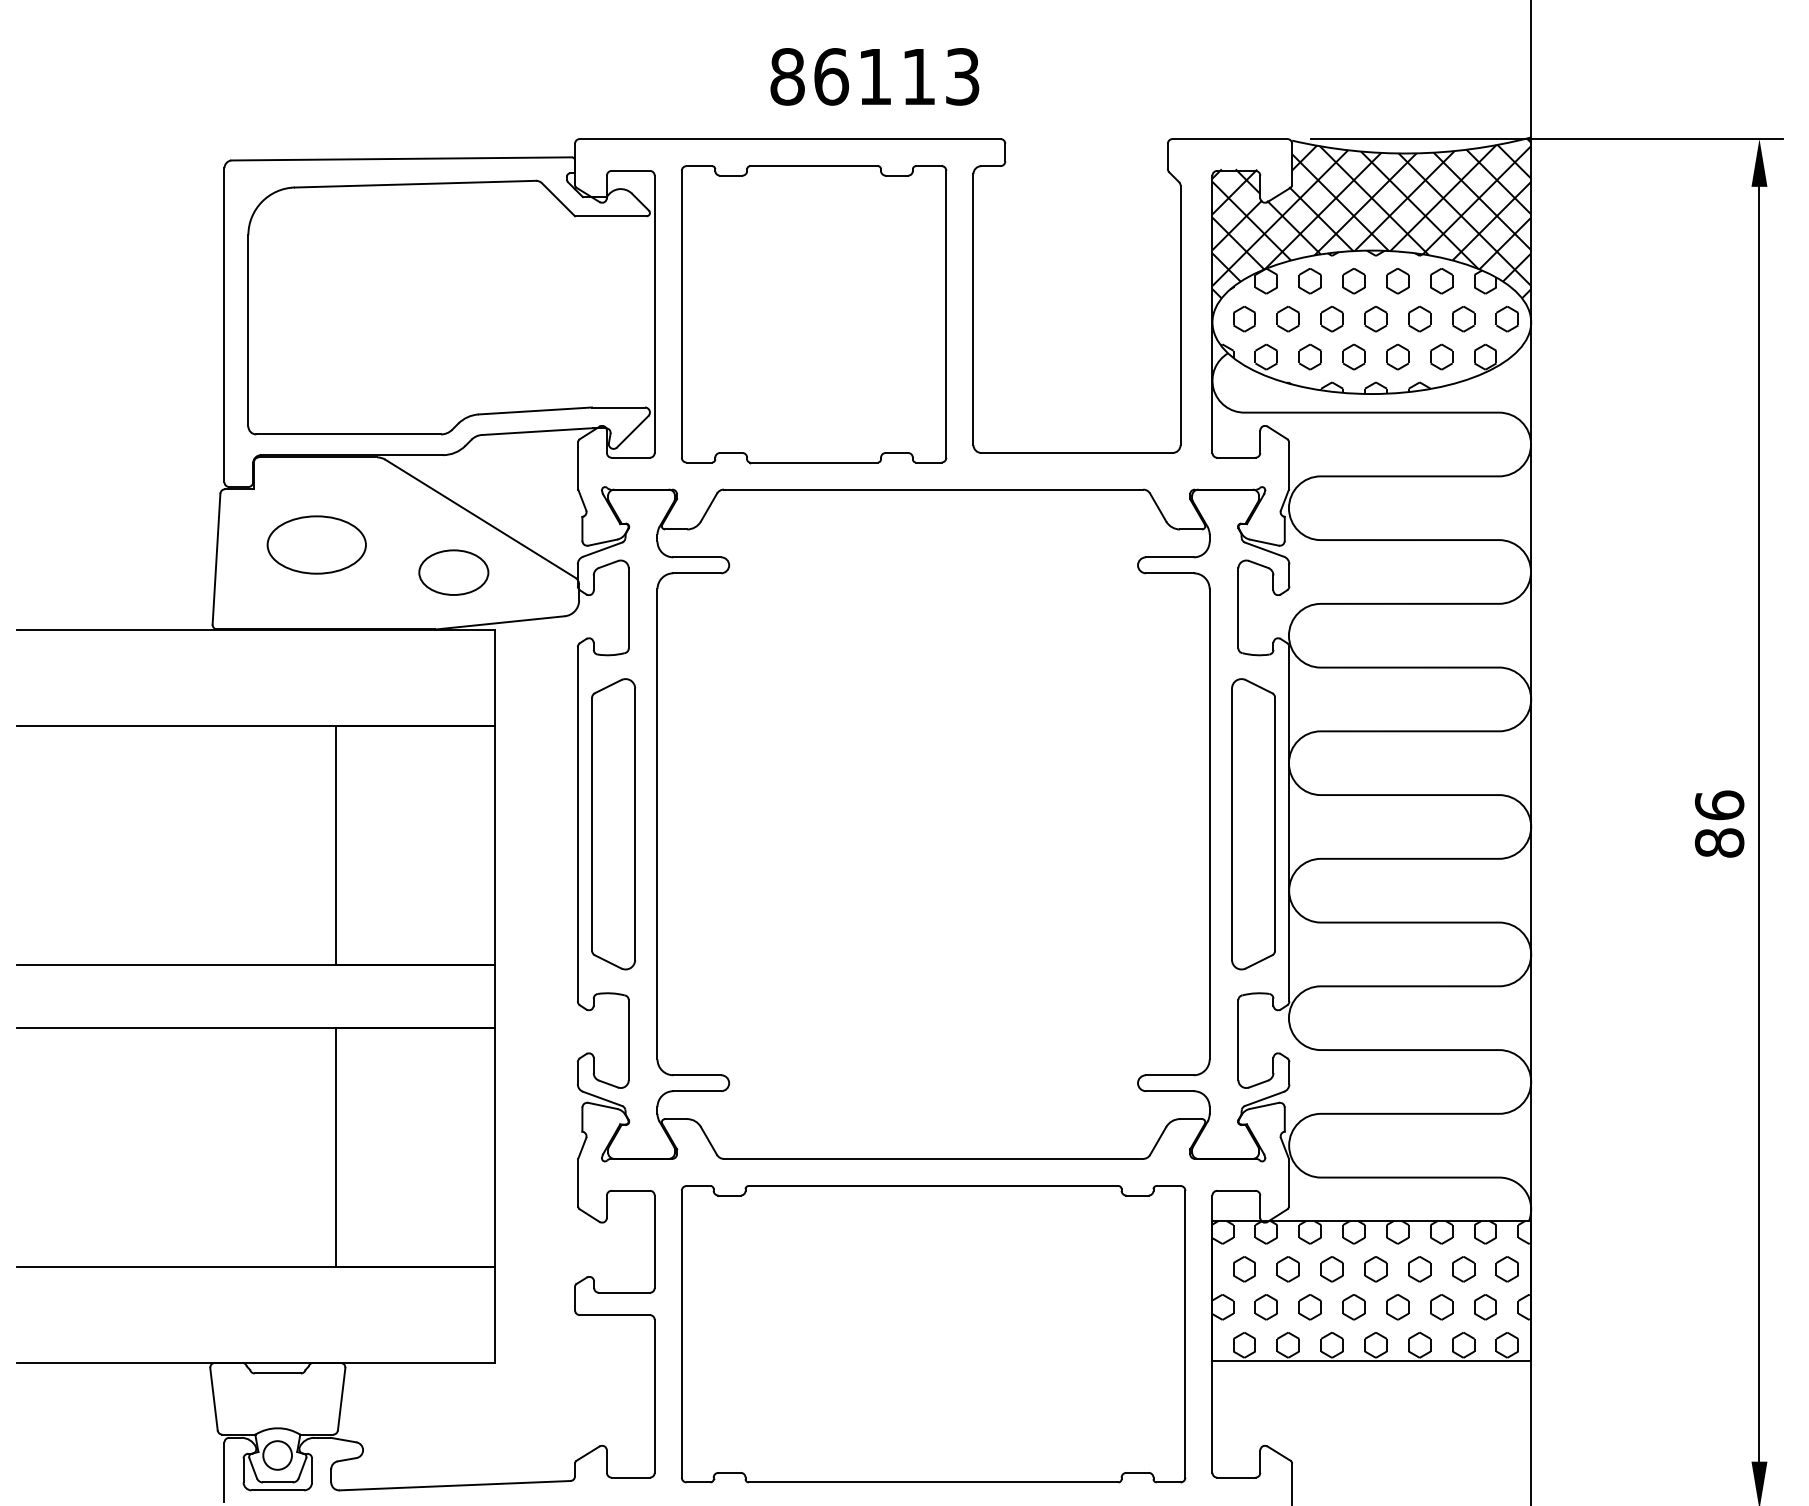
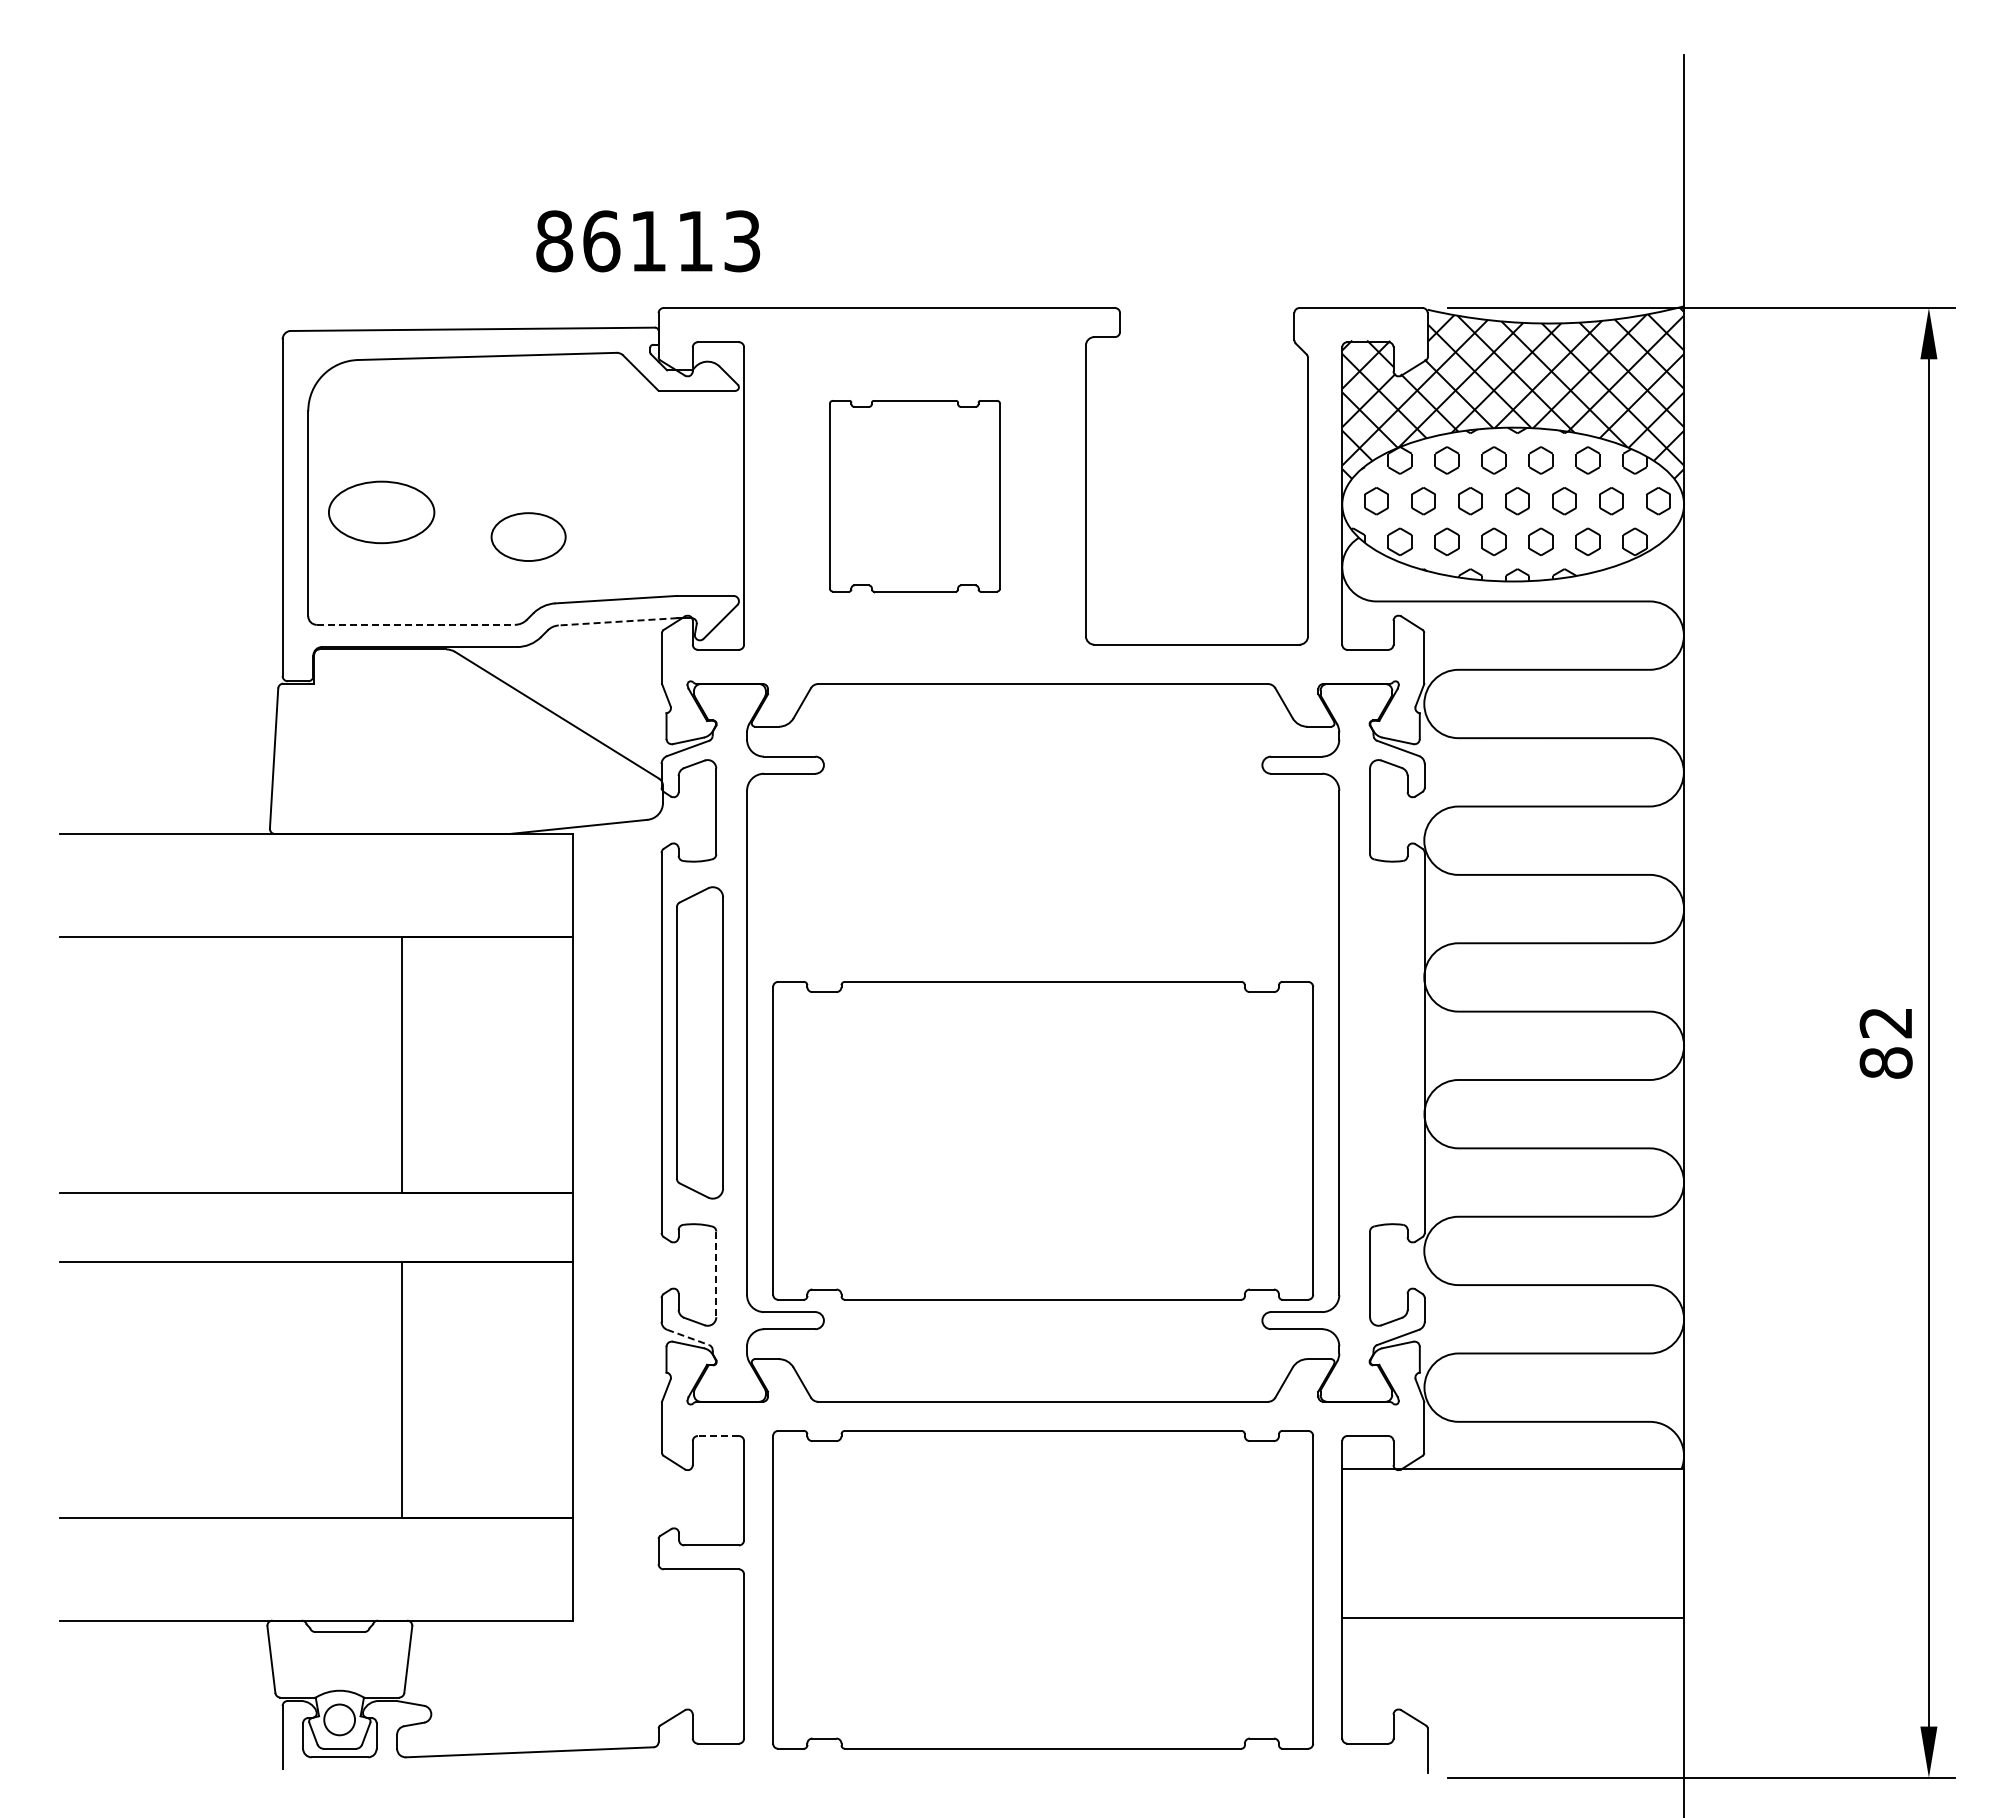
text: (875, 77) -> (648, 241), moved
part: (813, 314) -> (914, 496), size x0.6
line: (536, 431) -> (617, 621), solid -> dashed
line: (349, 434) -> (416, 624), solid -> dashed
part: (316, 545) -> (381, 512), moved
part: (453, 572) -> (528, 536), moved
text: (1718, 805) -> (1885, 1022), 86 -> 82
part: (1253, 823) -> (1386, 1042), removed
part: (933, 915) -> (1043, 1140), added
line: (629, 1040) -> (716, 1274), solid -> dashed
line: (602, 1098) -> (688, 1337), solid -> dashed
line: (630, 1191) -> (718, 1436), solid -> dashed
hatch: (1372, 1289) -> (1513, 1541), removed

